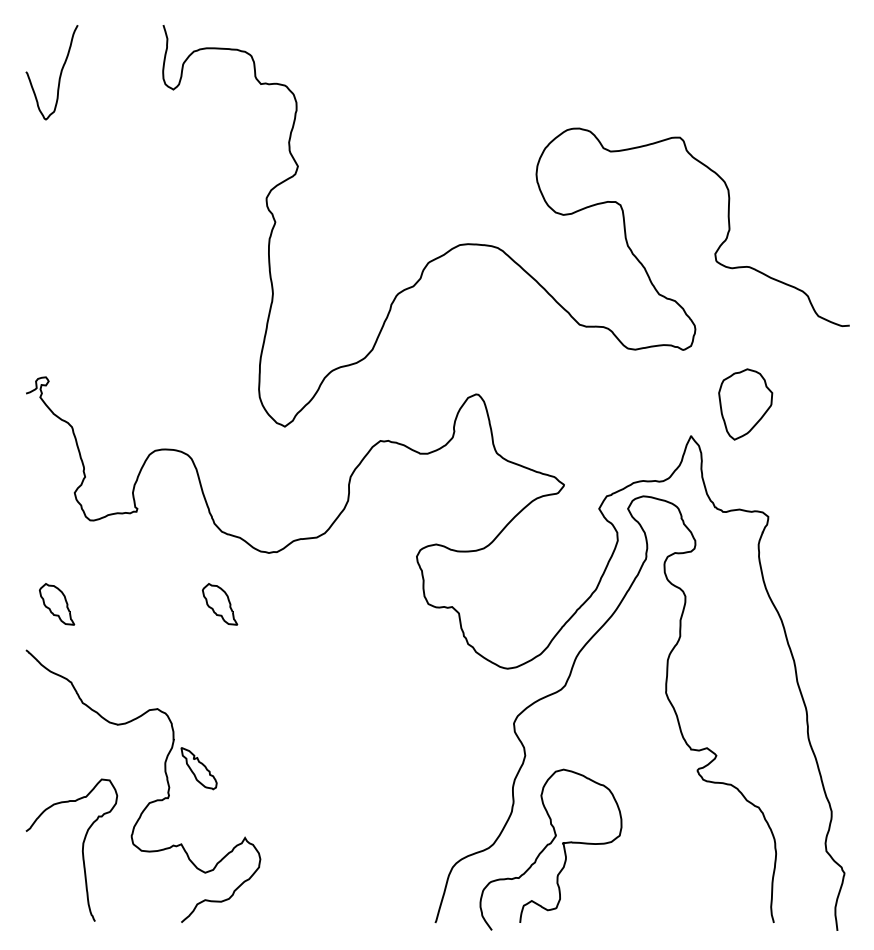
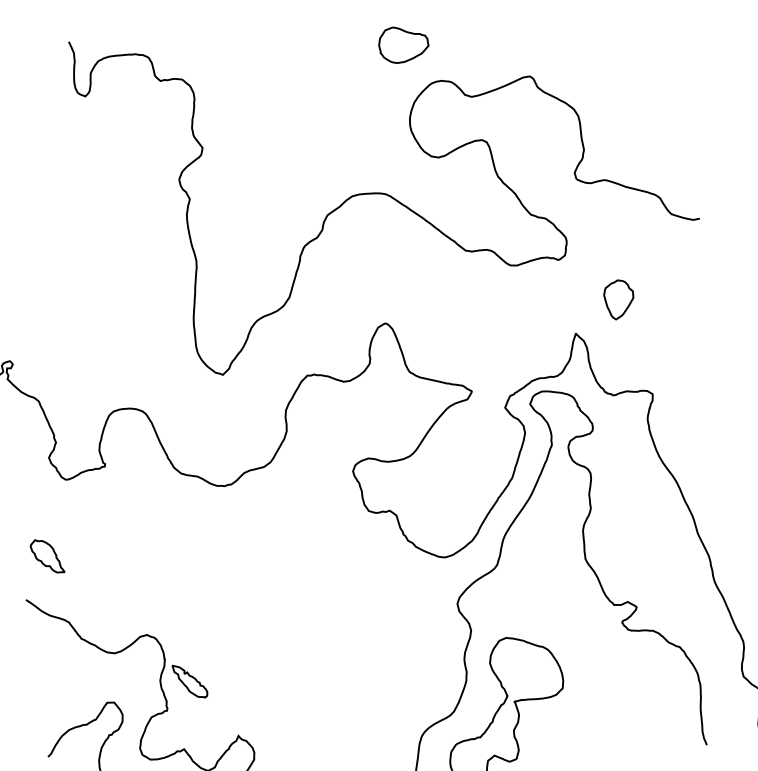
part: (542, 80) -> (403, 43), added
part: (745, 404) -> (619, 299), size x0.62
part: (220, 604) -> (188, 536), removed

